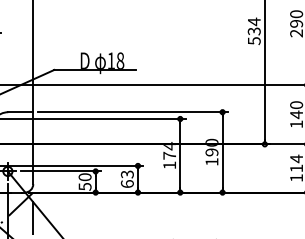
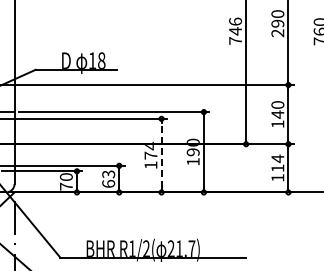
text: (254, 30) -> (235, 30), 534 -> 746
line: (180, 155) -> (161, 155), solid -> dashed
text: (85, 186) -> (66, 186), 50 -> 70

